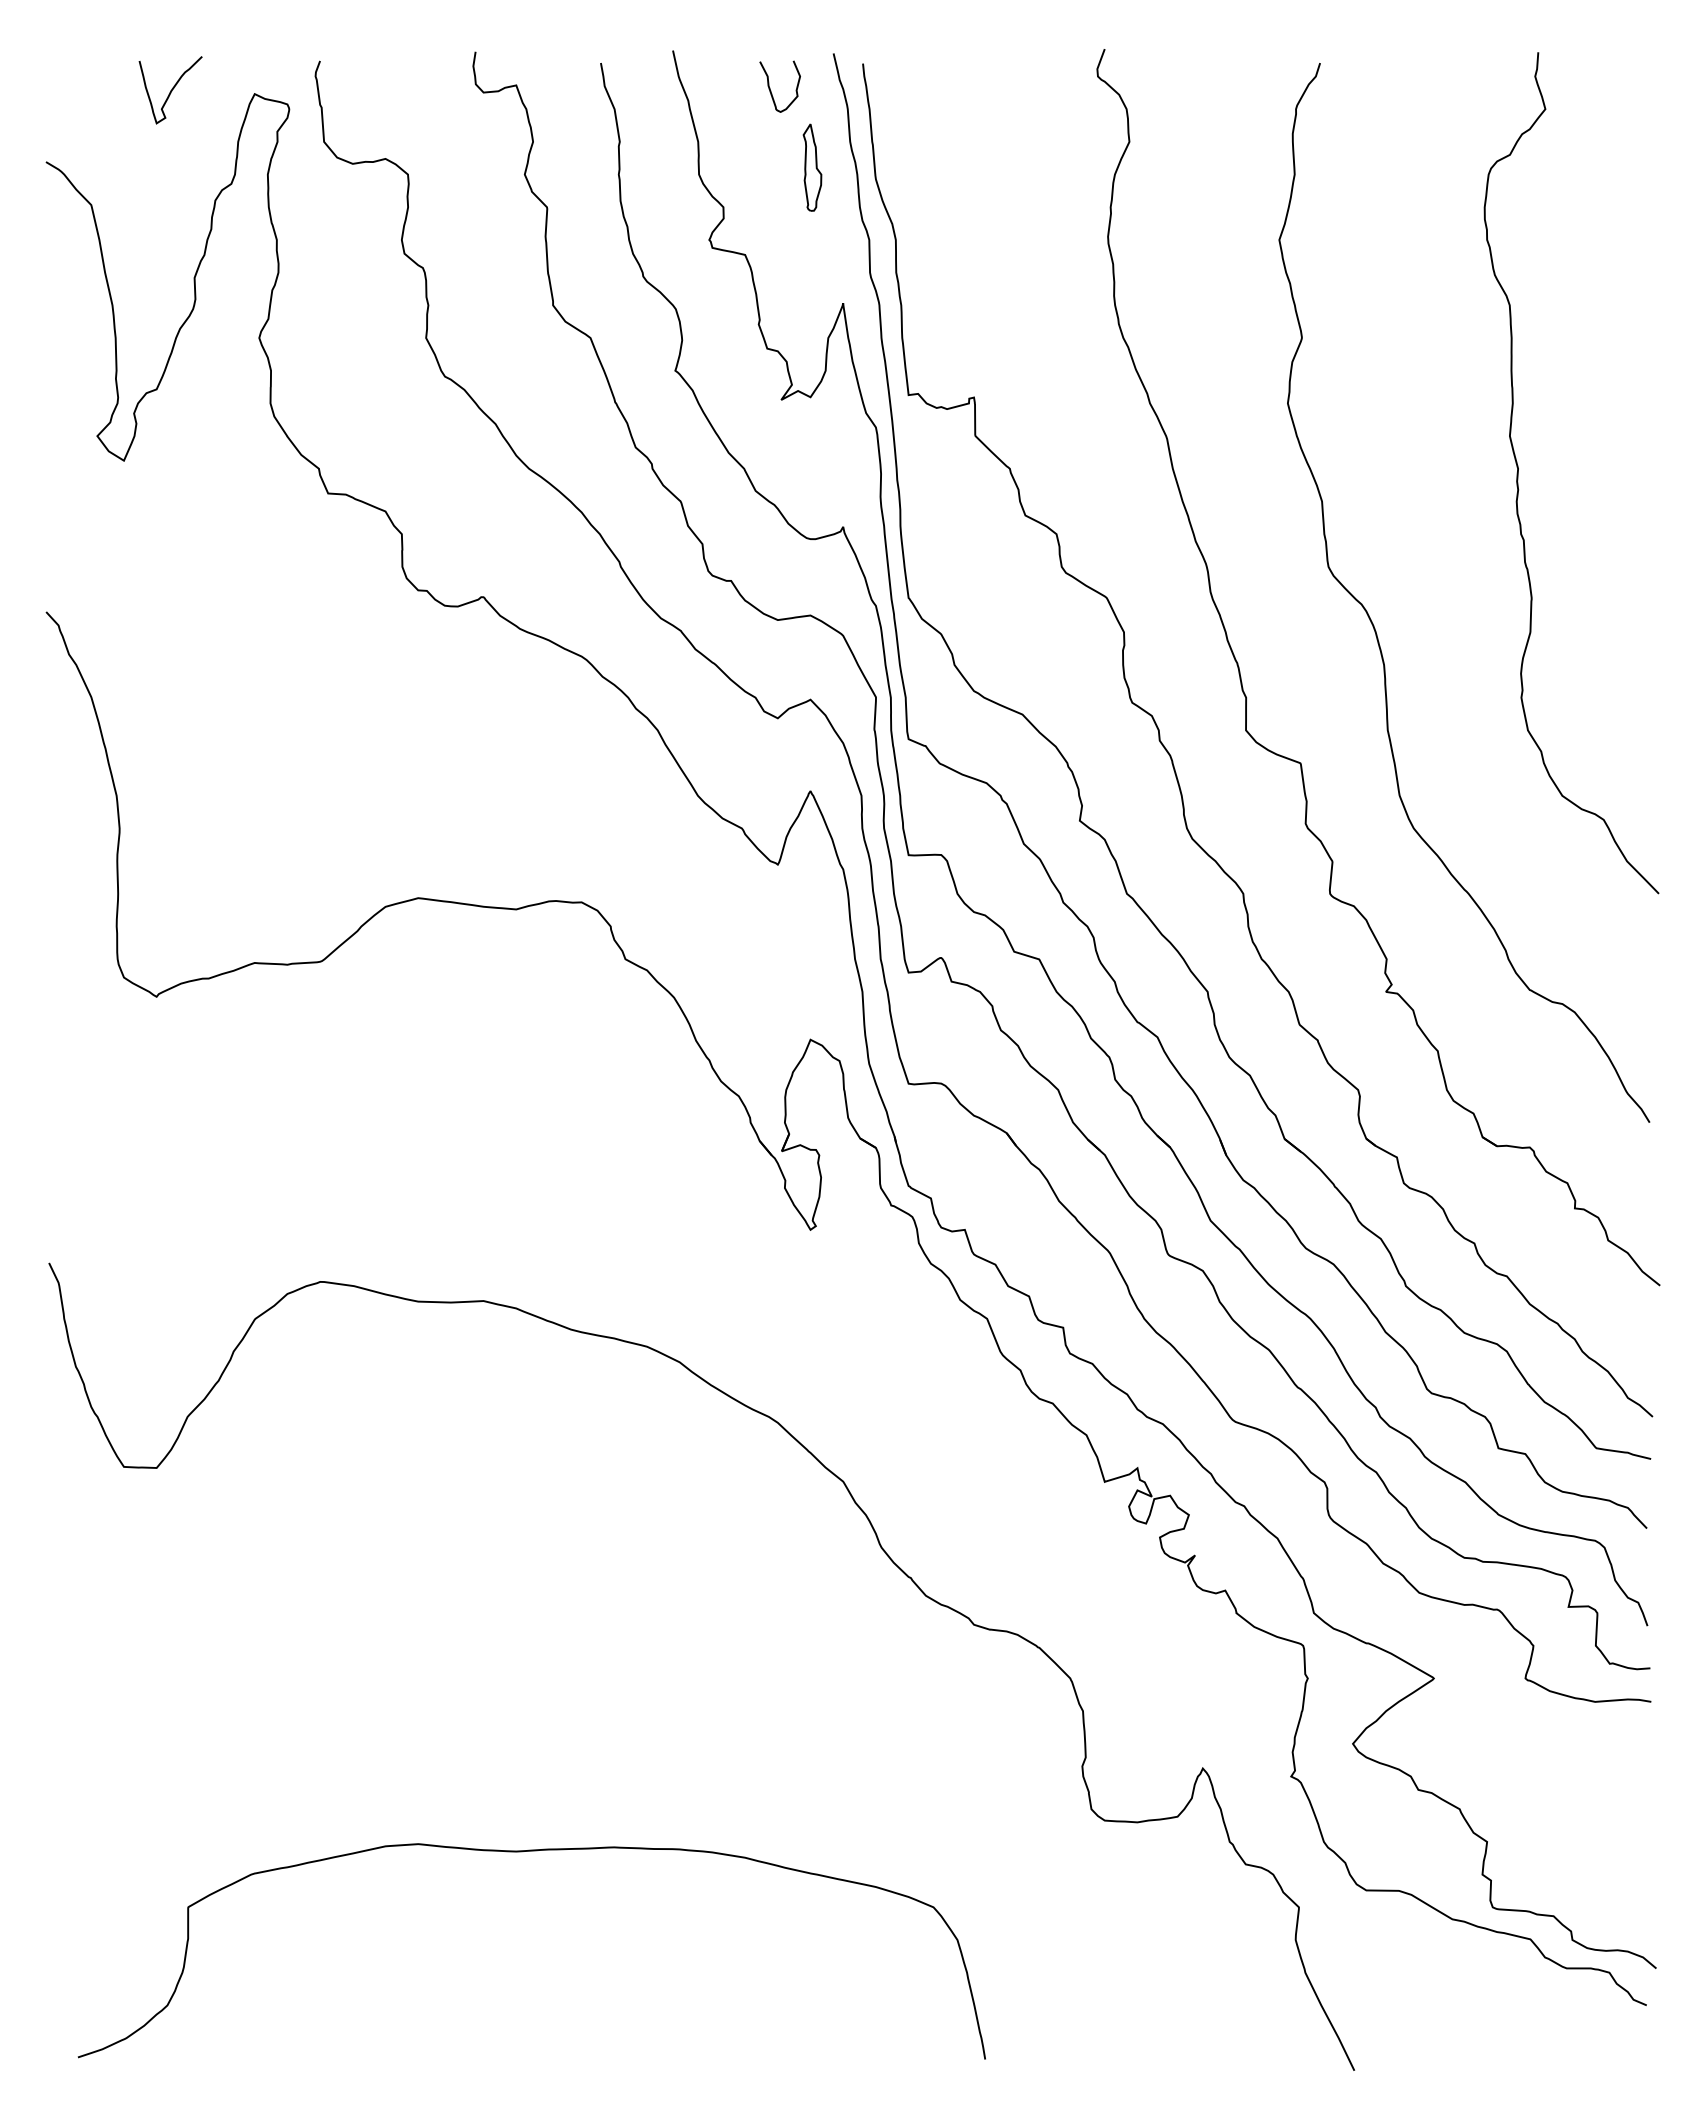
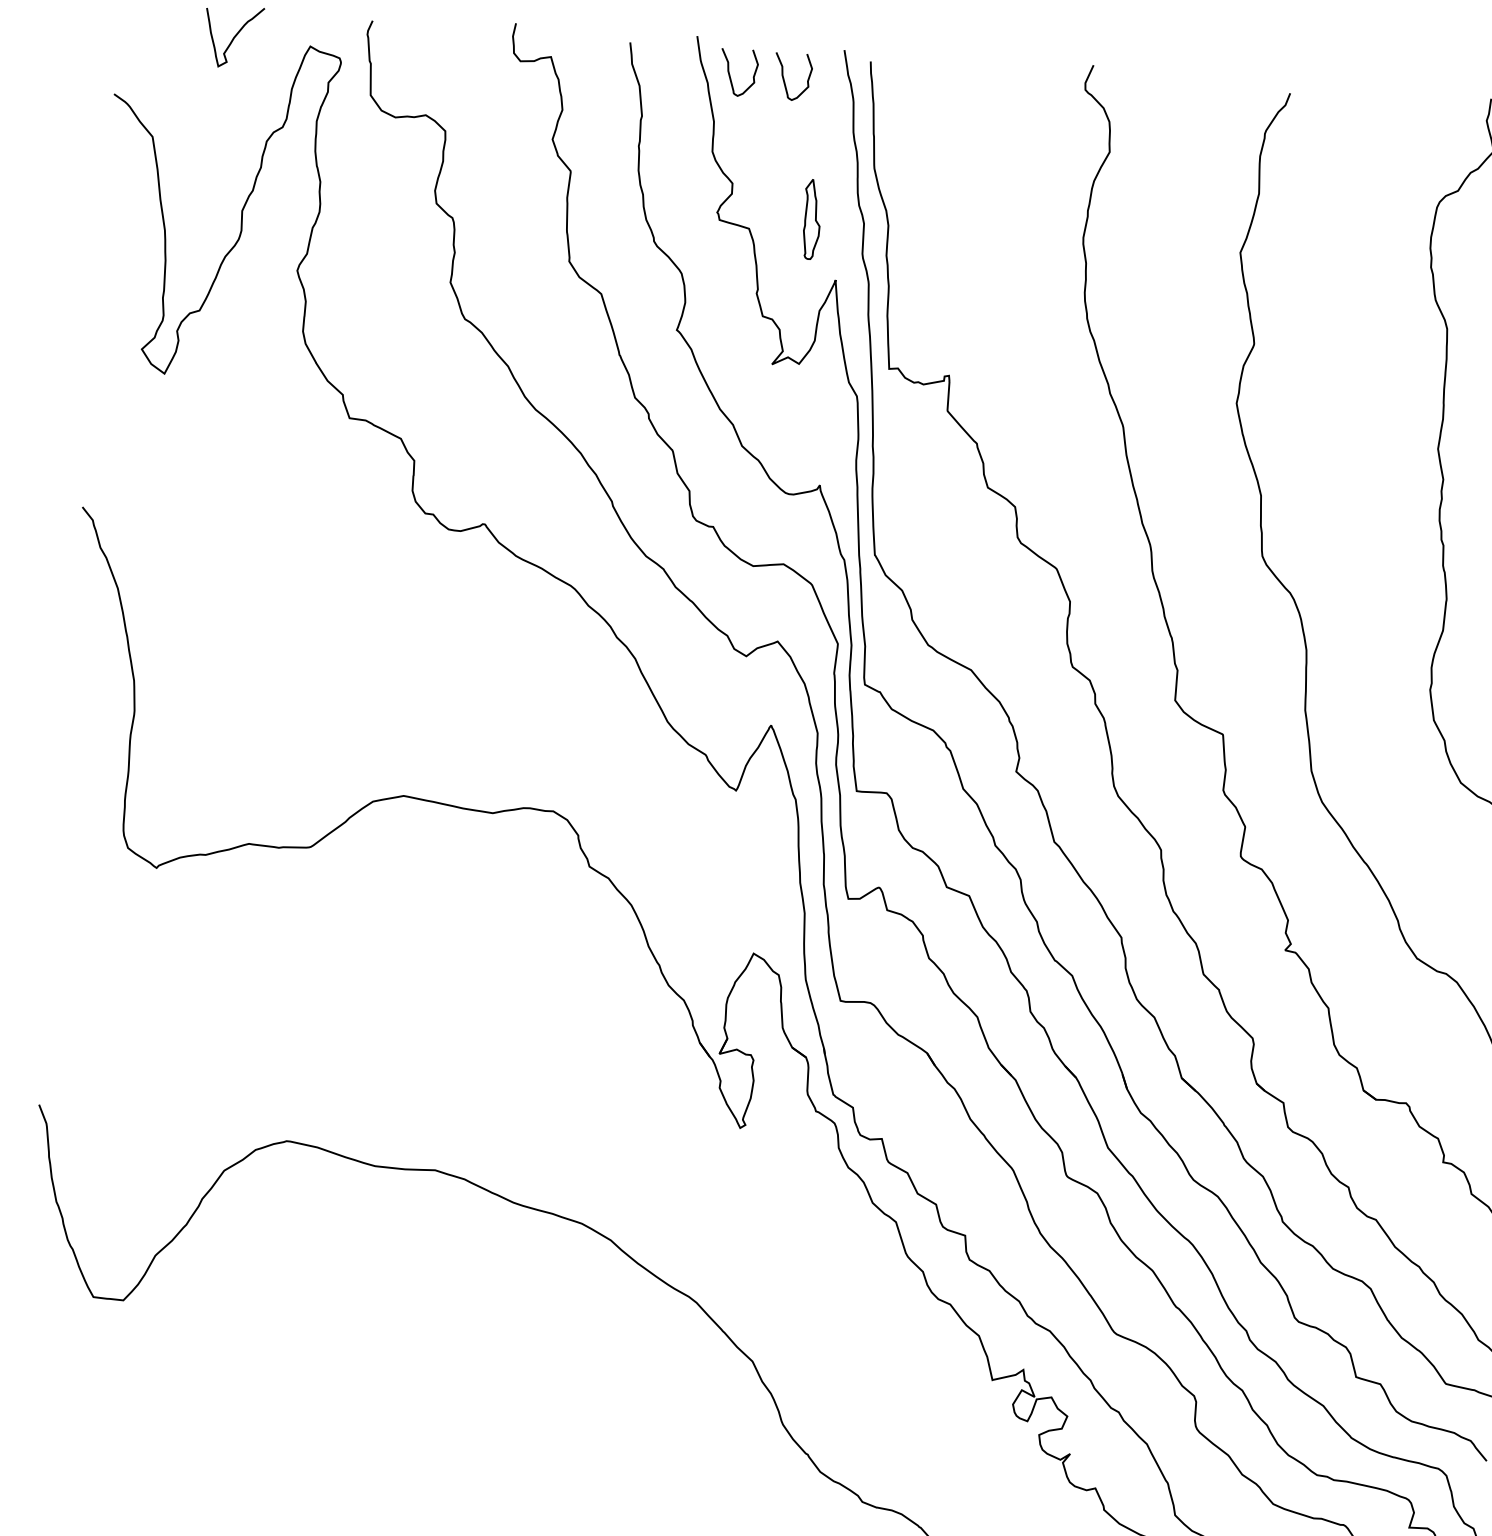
curve: (712, 90) -> (730, 75), added
part: (812, 167) -> (811, 219), moved

